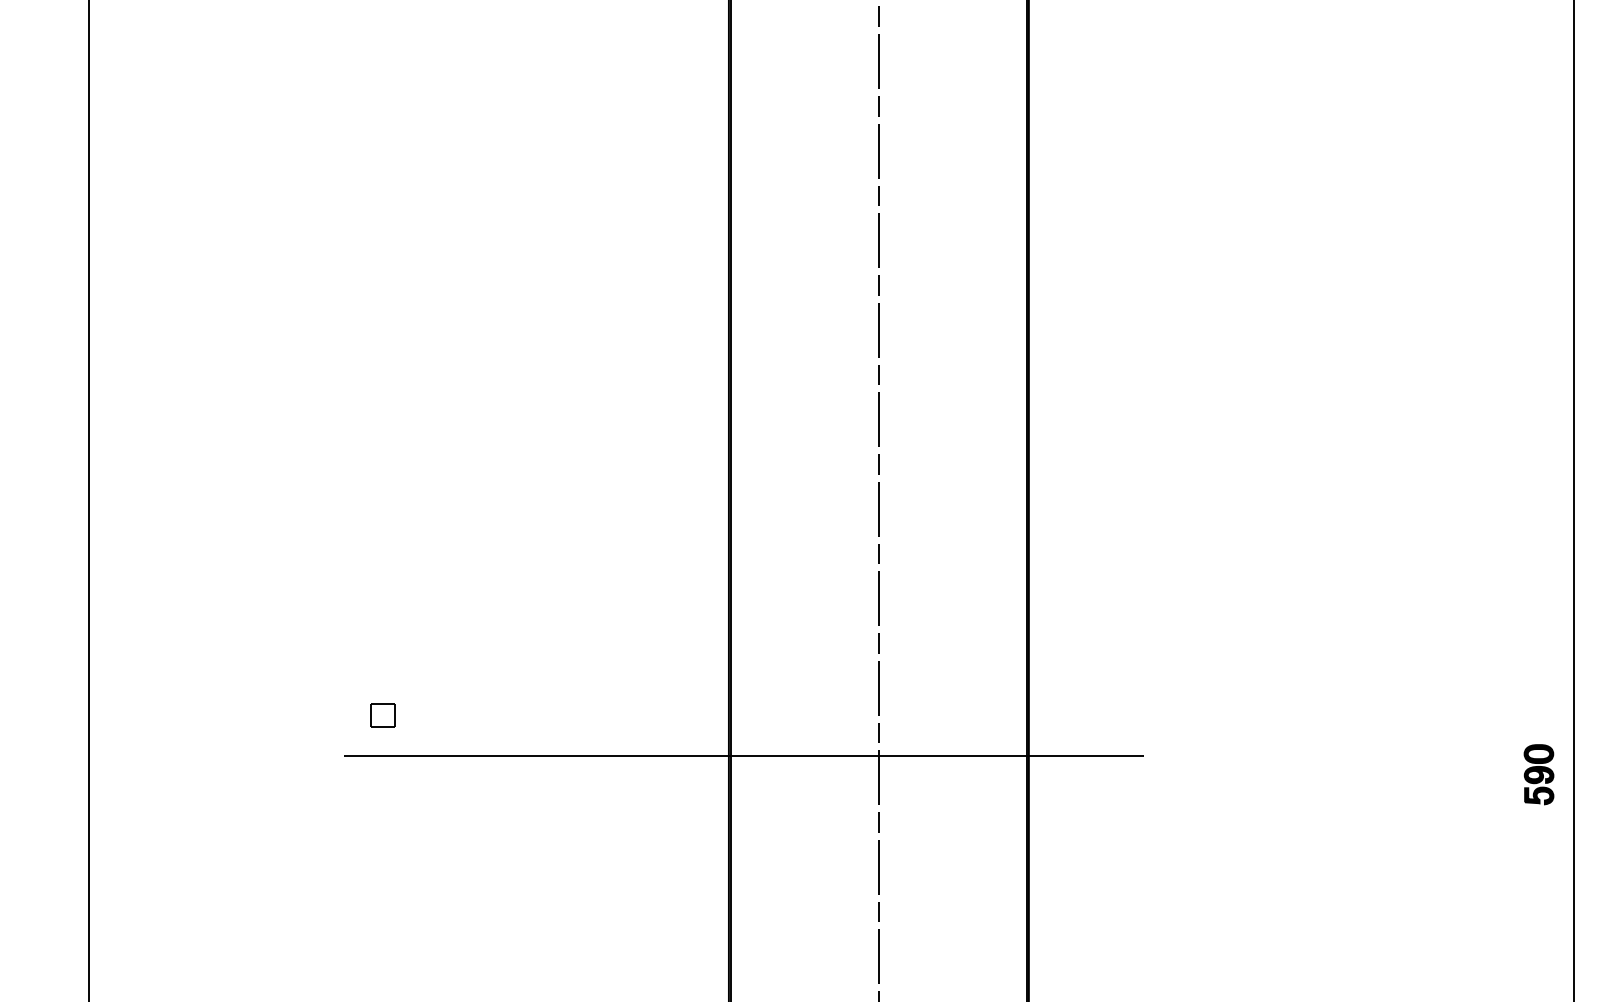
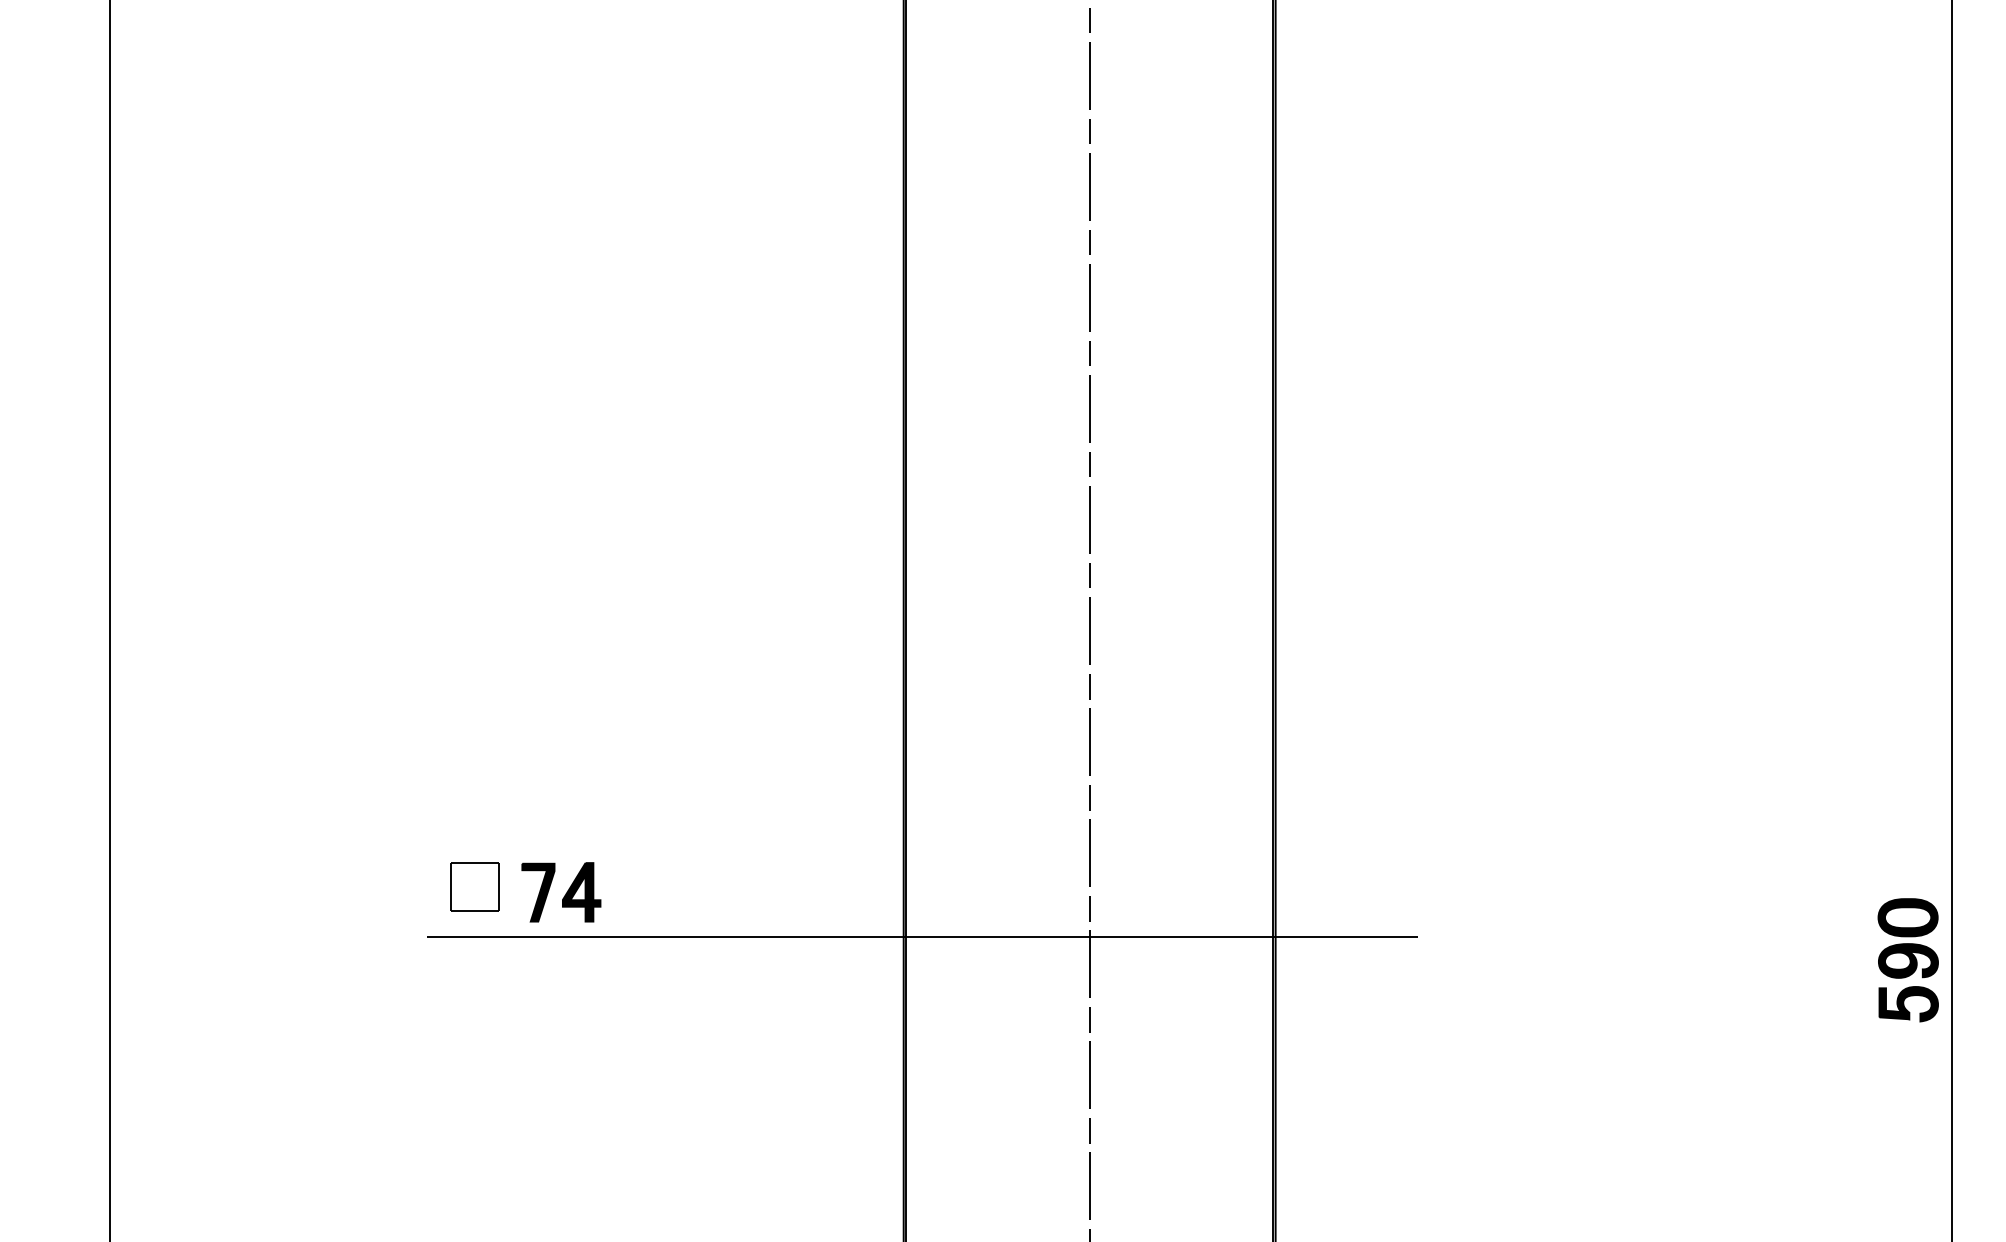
part: (382, 715) -> (474, 886), size x1.67
part: (452, 719) -> (561, 892), added
part: (1538, 774) -> (1907, 960), size x1.67

